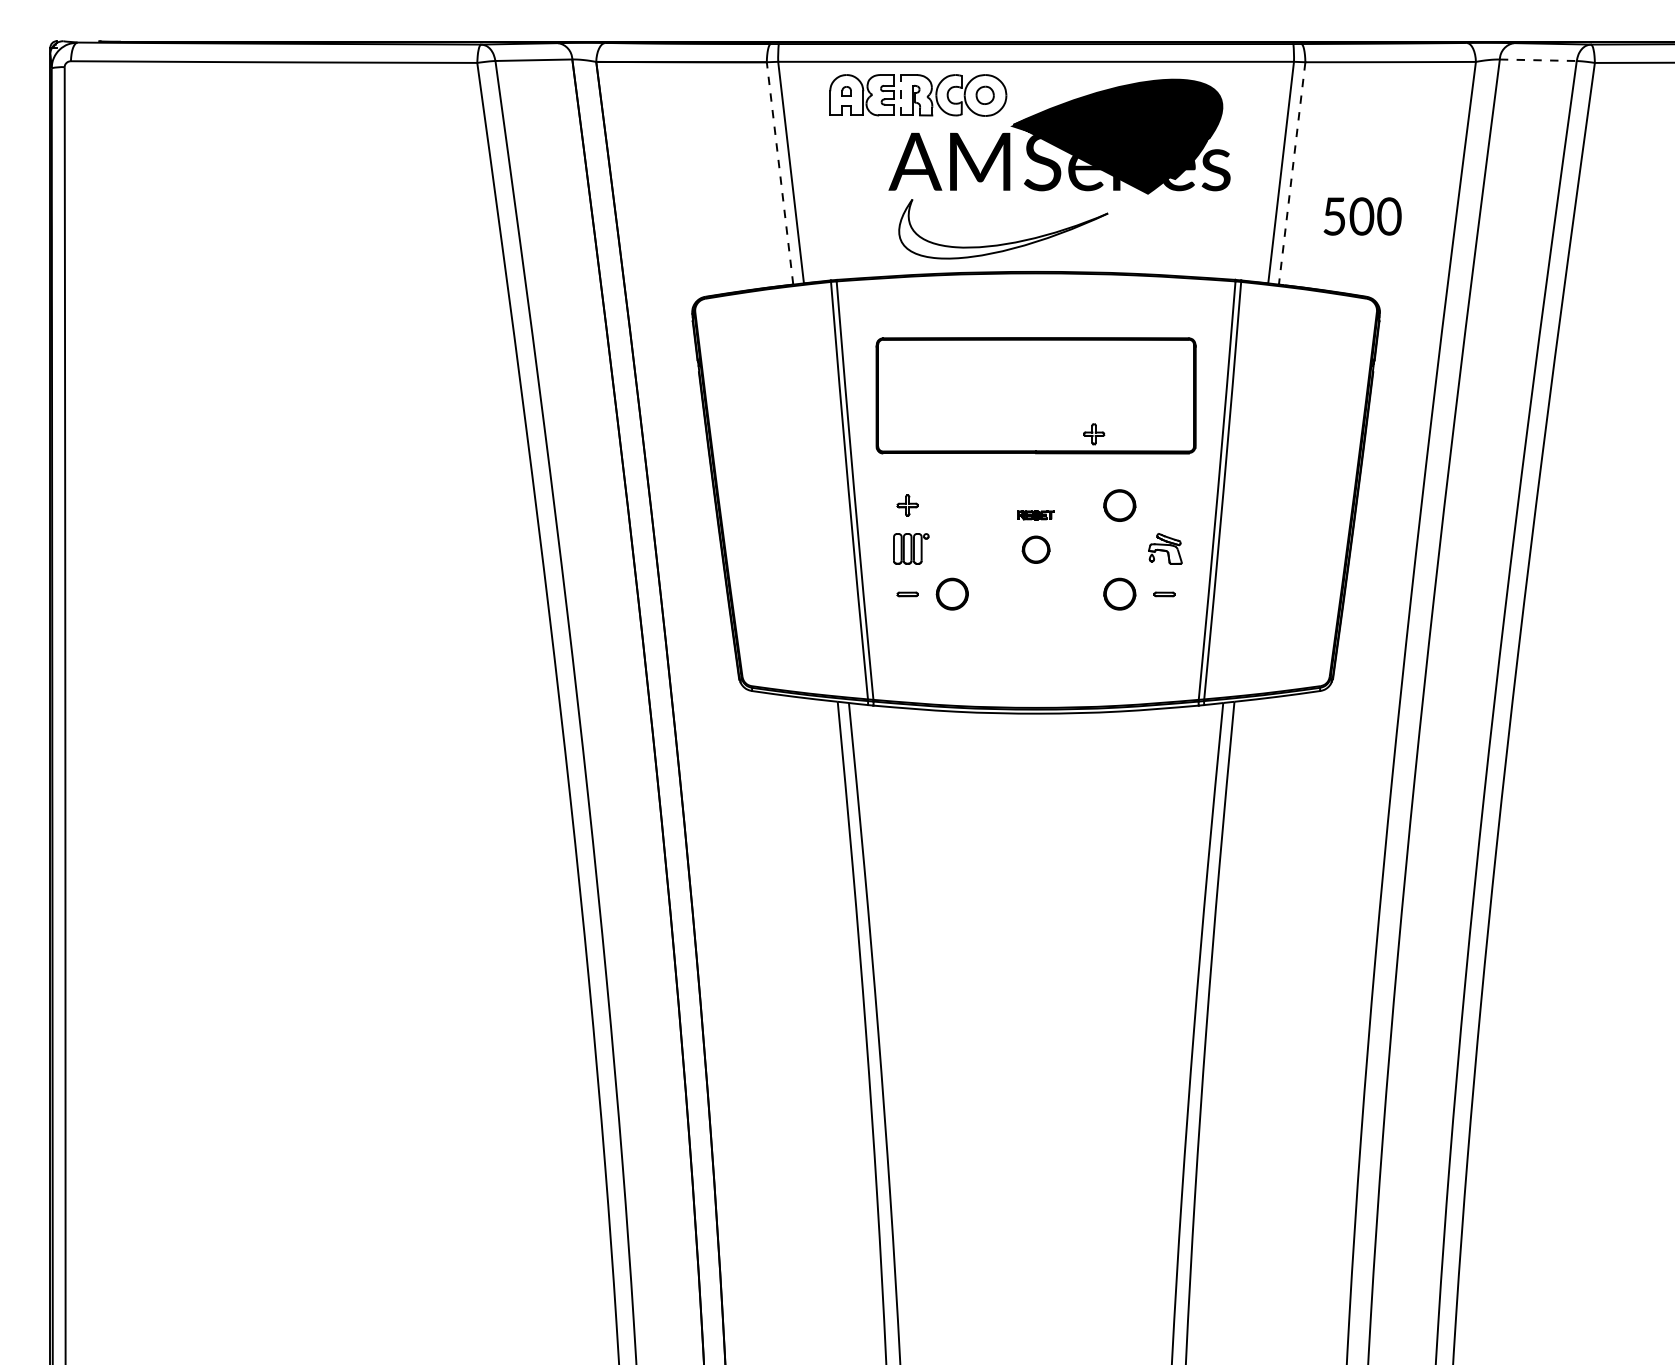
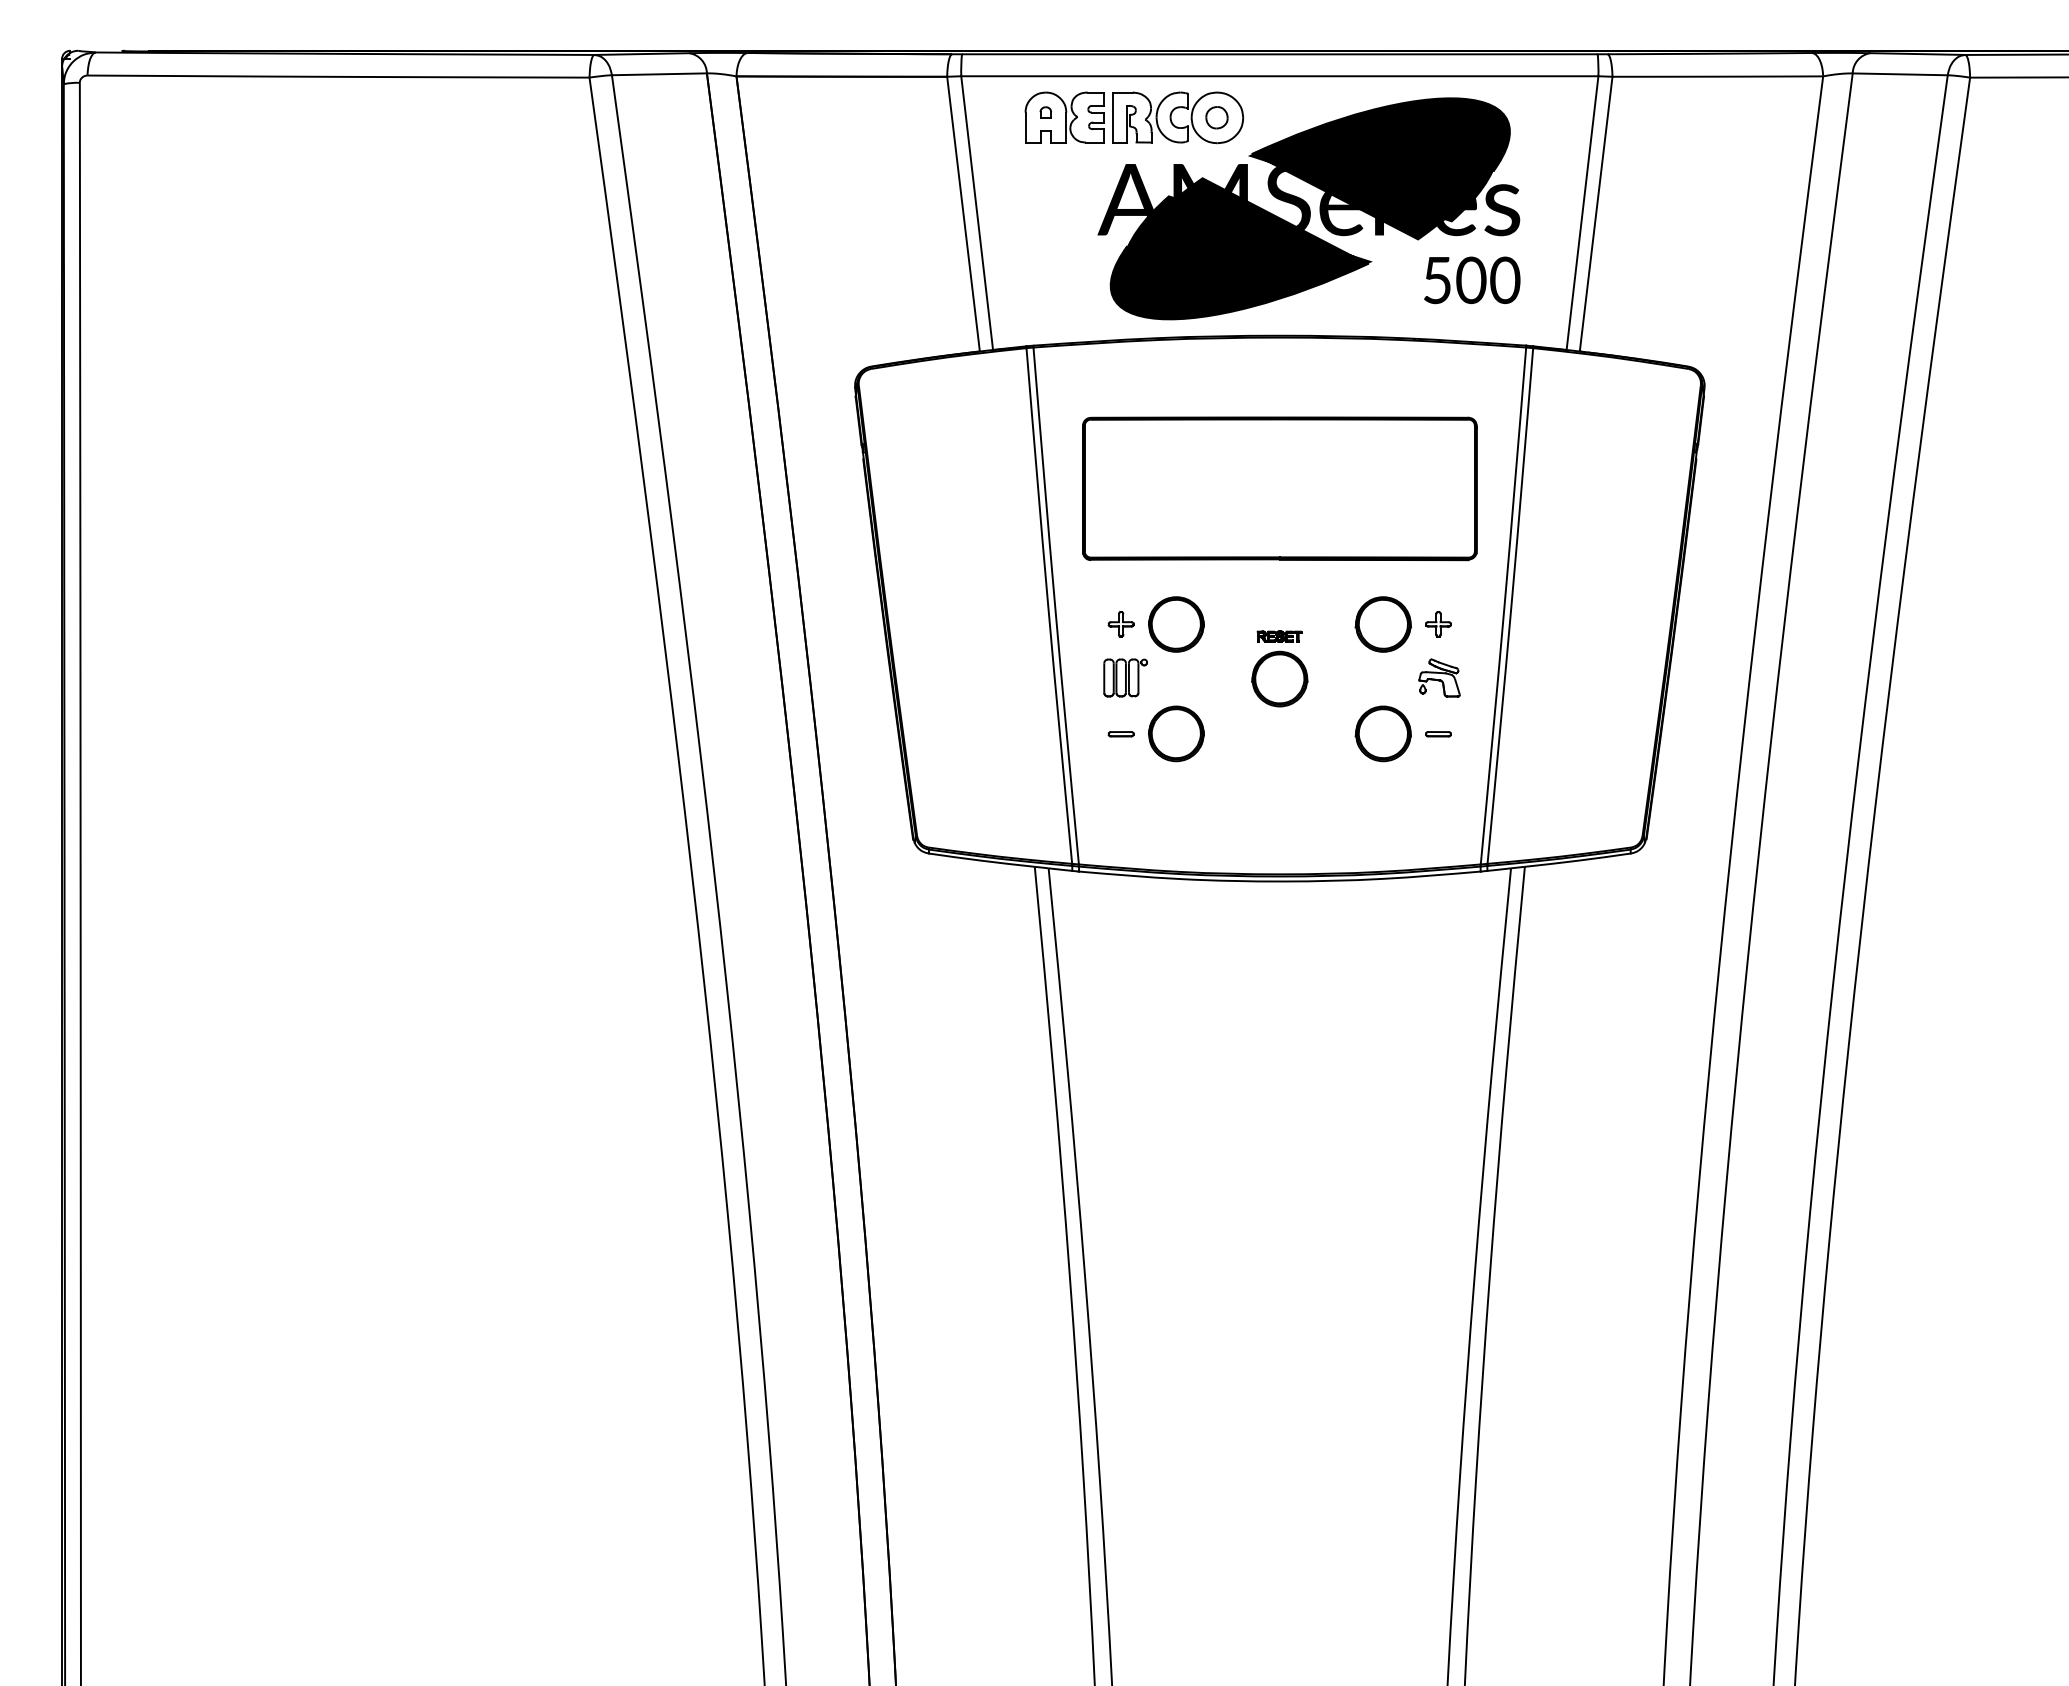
line: (1538, 60) -> (1900, 74), dashed -> solid
line: (900, 95) -> (1112, 117), dashed -> solid
line: (780, 172) -> (963, 213), dashed -> solid
line: (1292, 173) -> (1596, 214), dashed -> solid
fill: (1005, 201) -> (1241, 248), added
text: (1362, 216) -> (1472, 280), moved
part: (1094, 434) -> (1438, 624), moved
part: (952, 505) -> (1176, 624), added
part: (1119, 505) -> (1382, 624), size x1.43
part: (1035, 549) -> (1279, 678), size x1.67
part: (952, 593) -> (1176, 733), size x1.43
part: (1119, 593) -> (1382, 733), size x1.43

